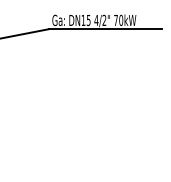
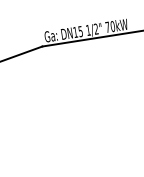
text: (96, 20) -> (88, 30), 4/2" -> 1/2"

